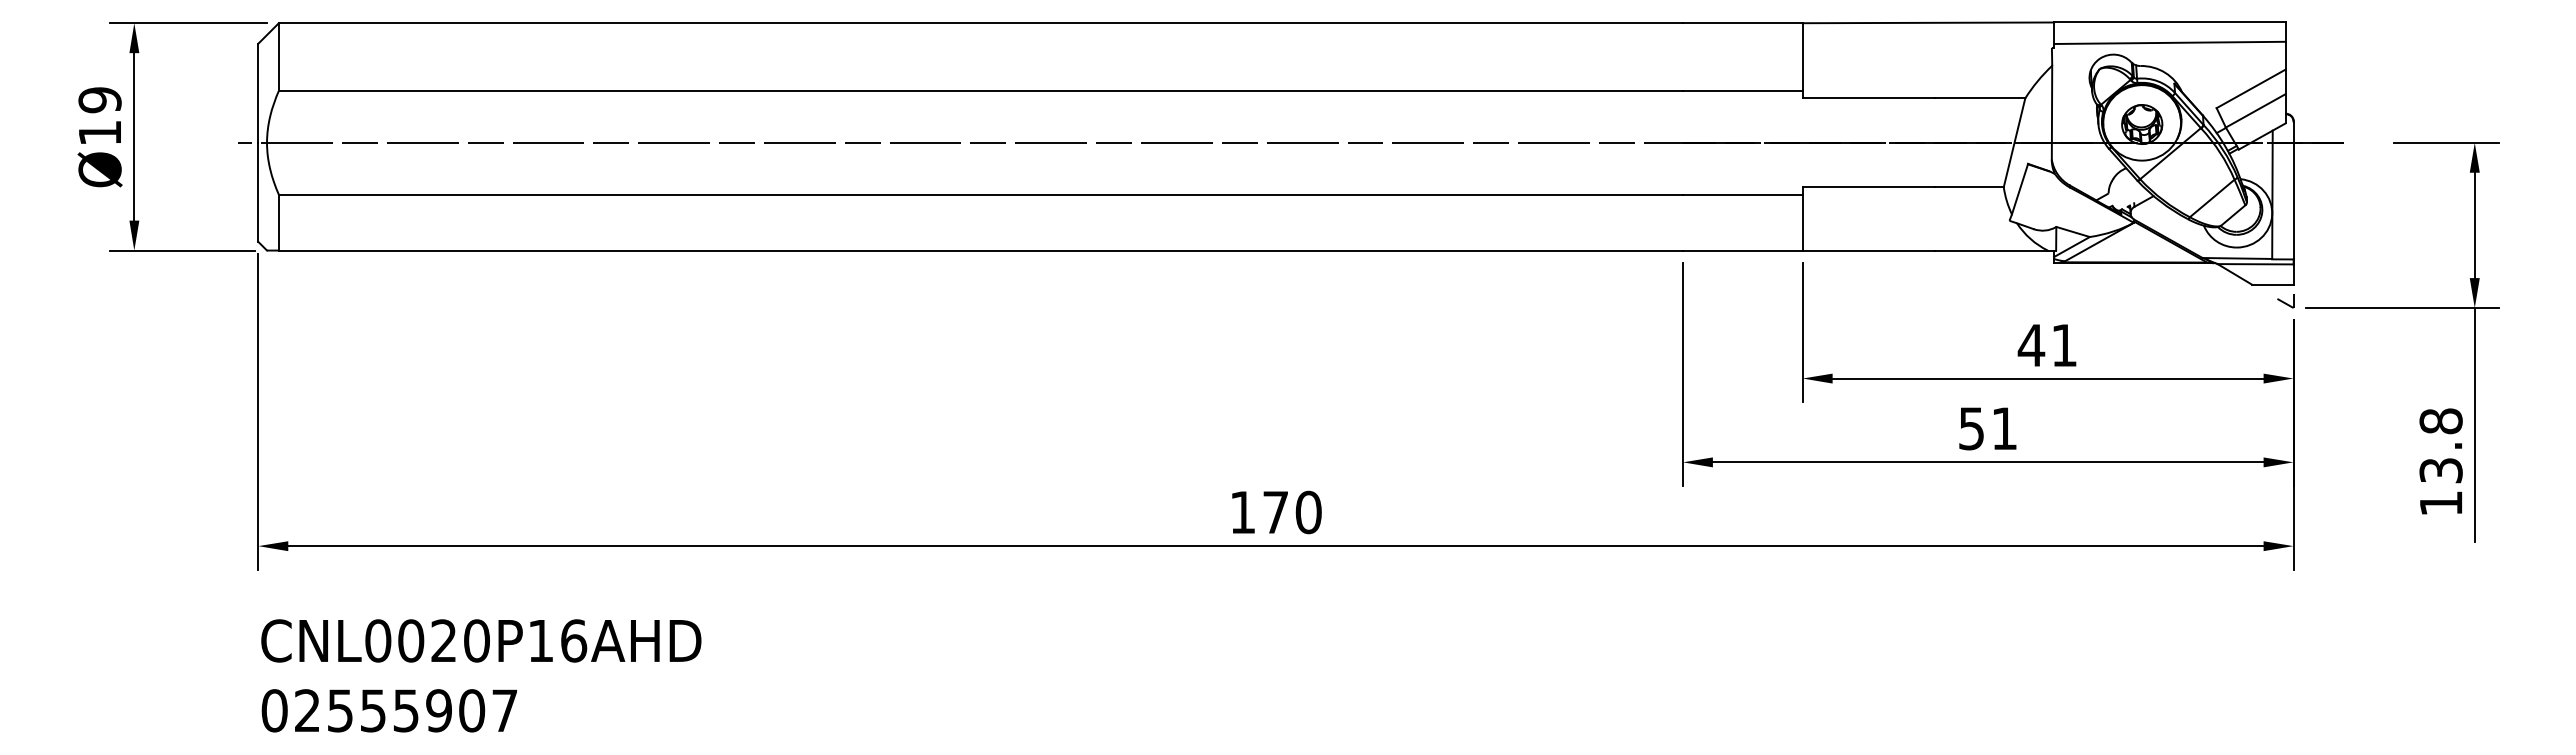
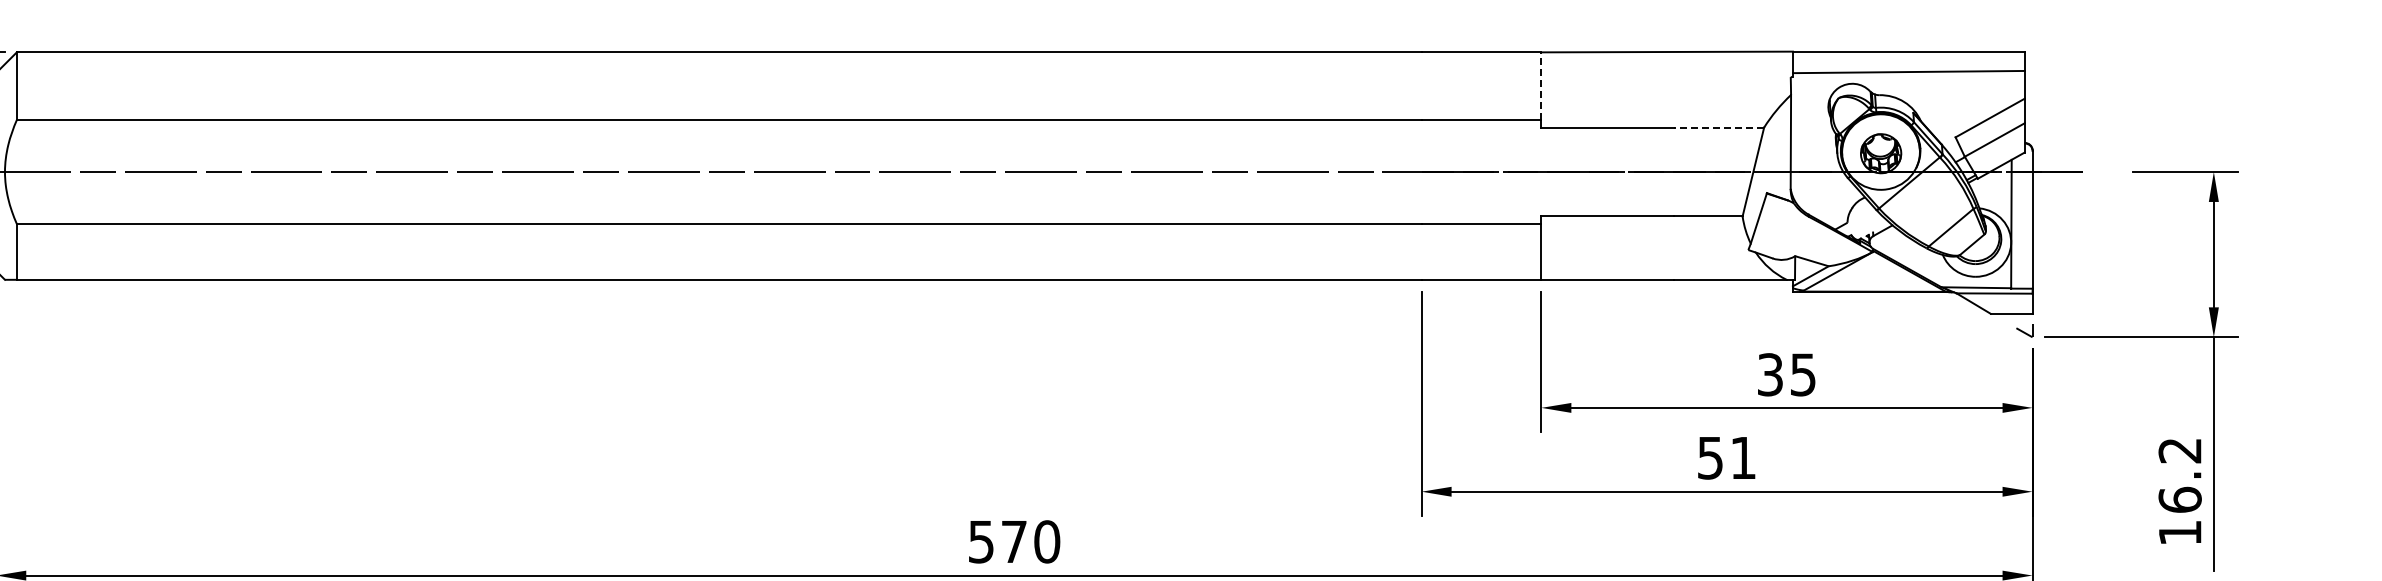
line: (1802, 57) -> (1541, 86), solid -> dashed
line: (1980, 98) -> (1719, 127), solid -> dashed
text: (2046, 345) -> (1785, 374), 41 -> 35
text: (2440, 445) -> (2179, 474), 13.8 -> 16.2
text: (1242, 512) -> (980, 541), 170 -> 570

